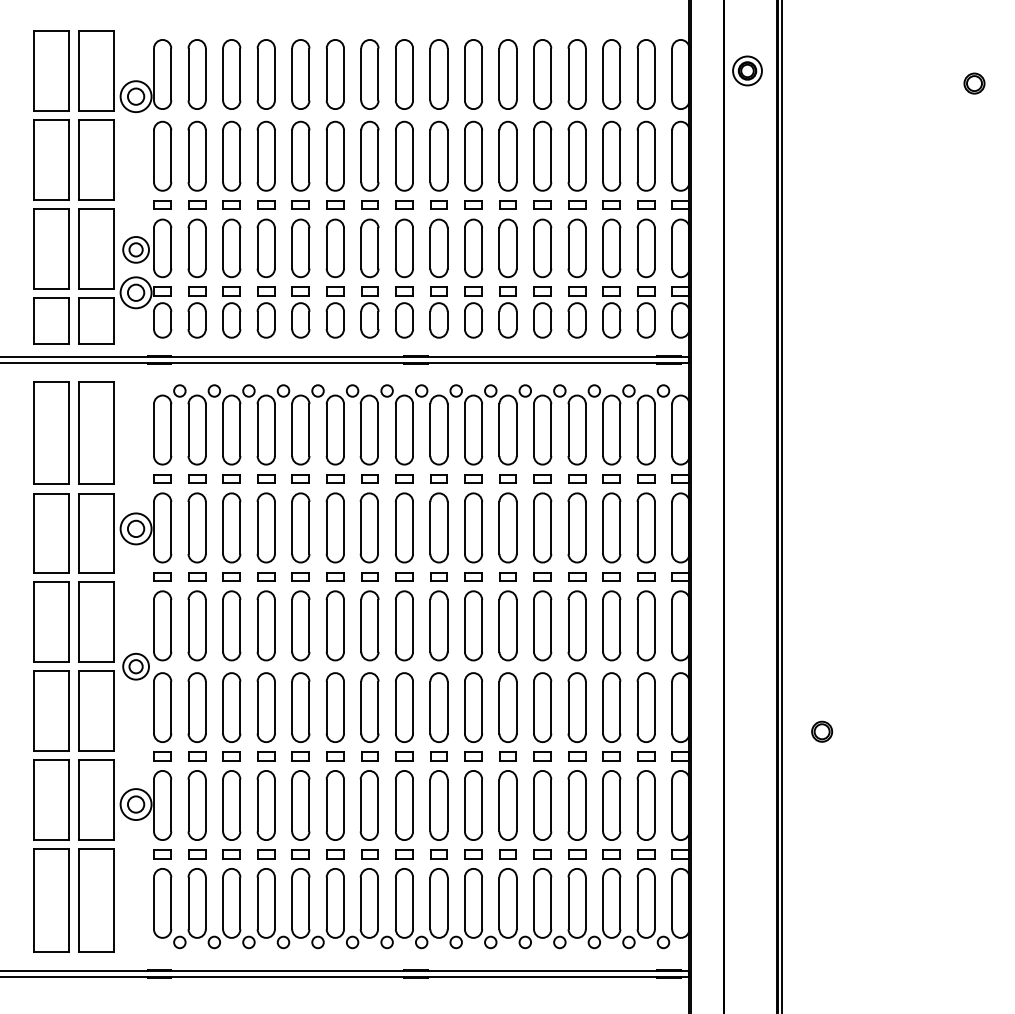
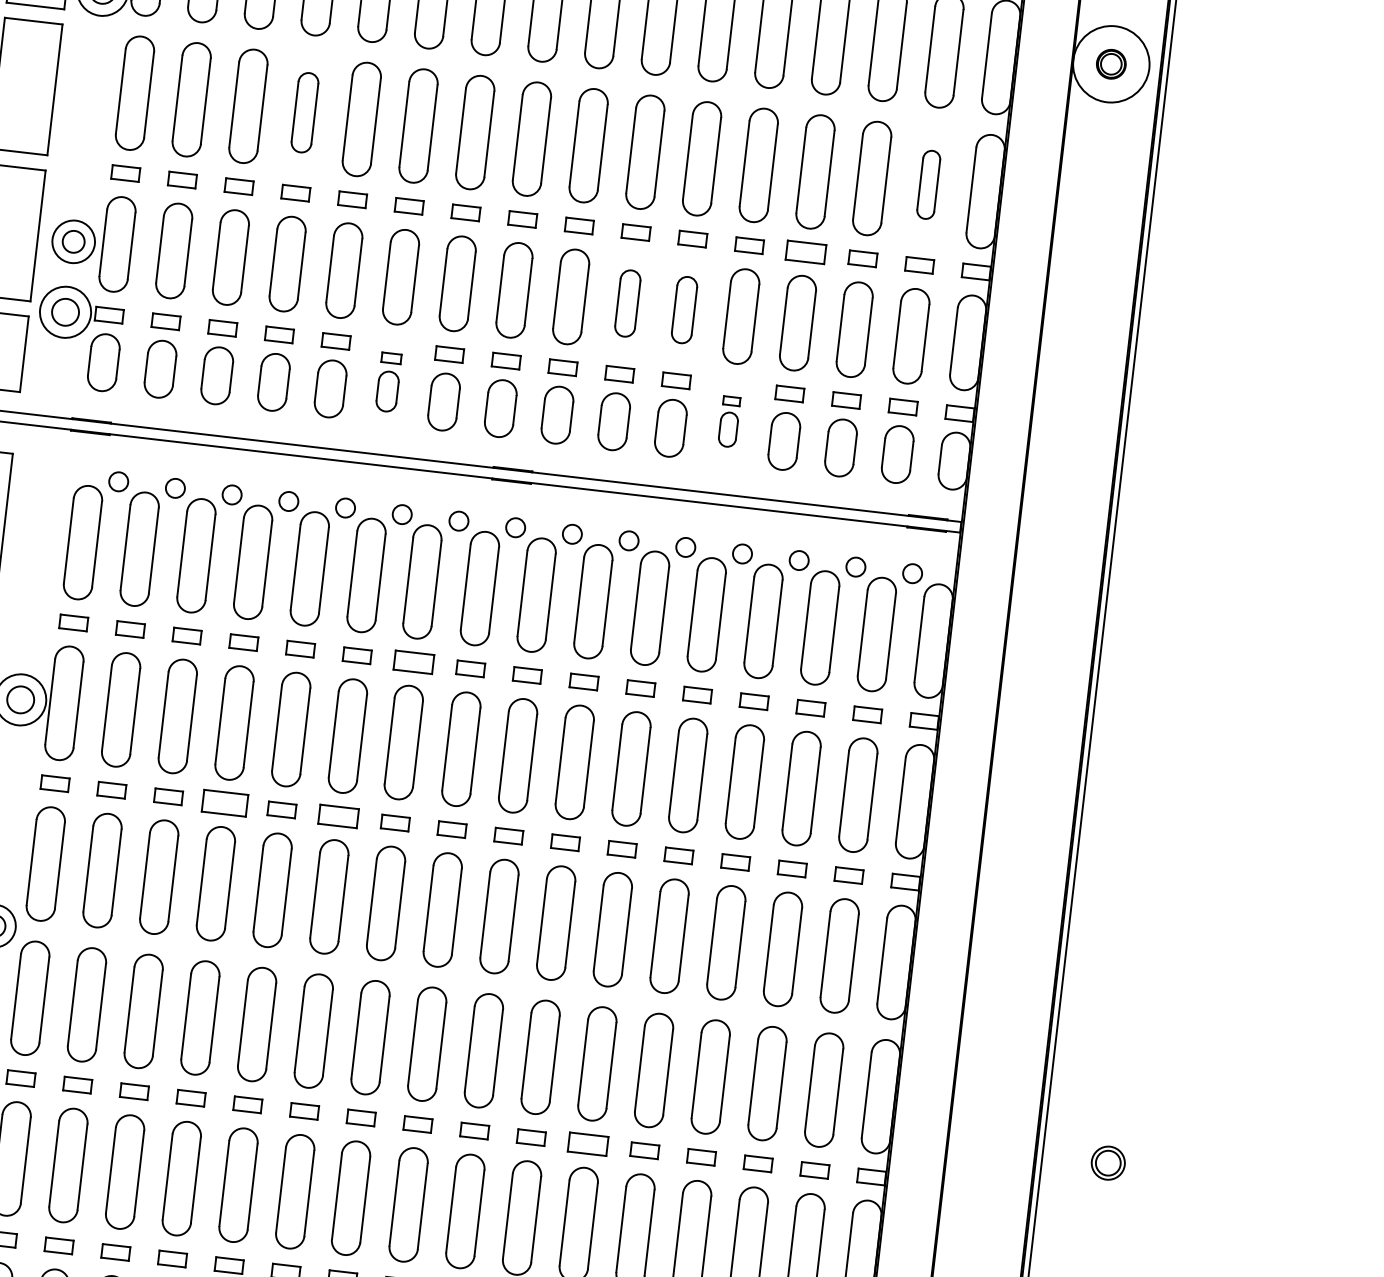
circle: (747, 70) -> (1111, 63), size x1.6
part: (265, 155) -> (304, 111), size x0.7
part: (645, 155) -> (927, 183), size x0.6
part: (577, 204) -> (806, 251), size x1.4
part: (473, 248) -> (627, 303), size x0.7
part: (507, 248) -> (683, 310), size x0.7
part: (334, 312) -> (387, 382), size x0.7
part: (542, 312) -> (728, 421), size x0.6
part: (369, 478) -> (413, 661), size x1.4
part: (266, 576) -> (225, 802), size x1.6
part: (335, 576) -> (338, 815), size x1.4
part: (507, 756) -> (587, 1144), size x1.4

